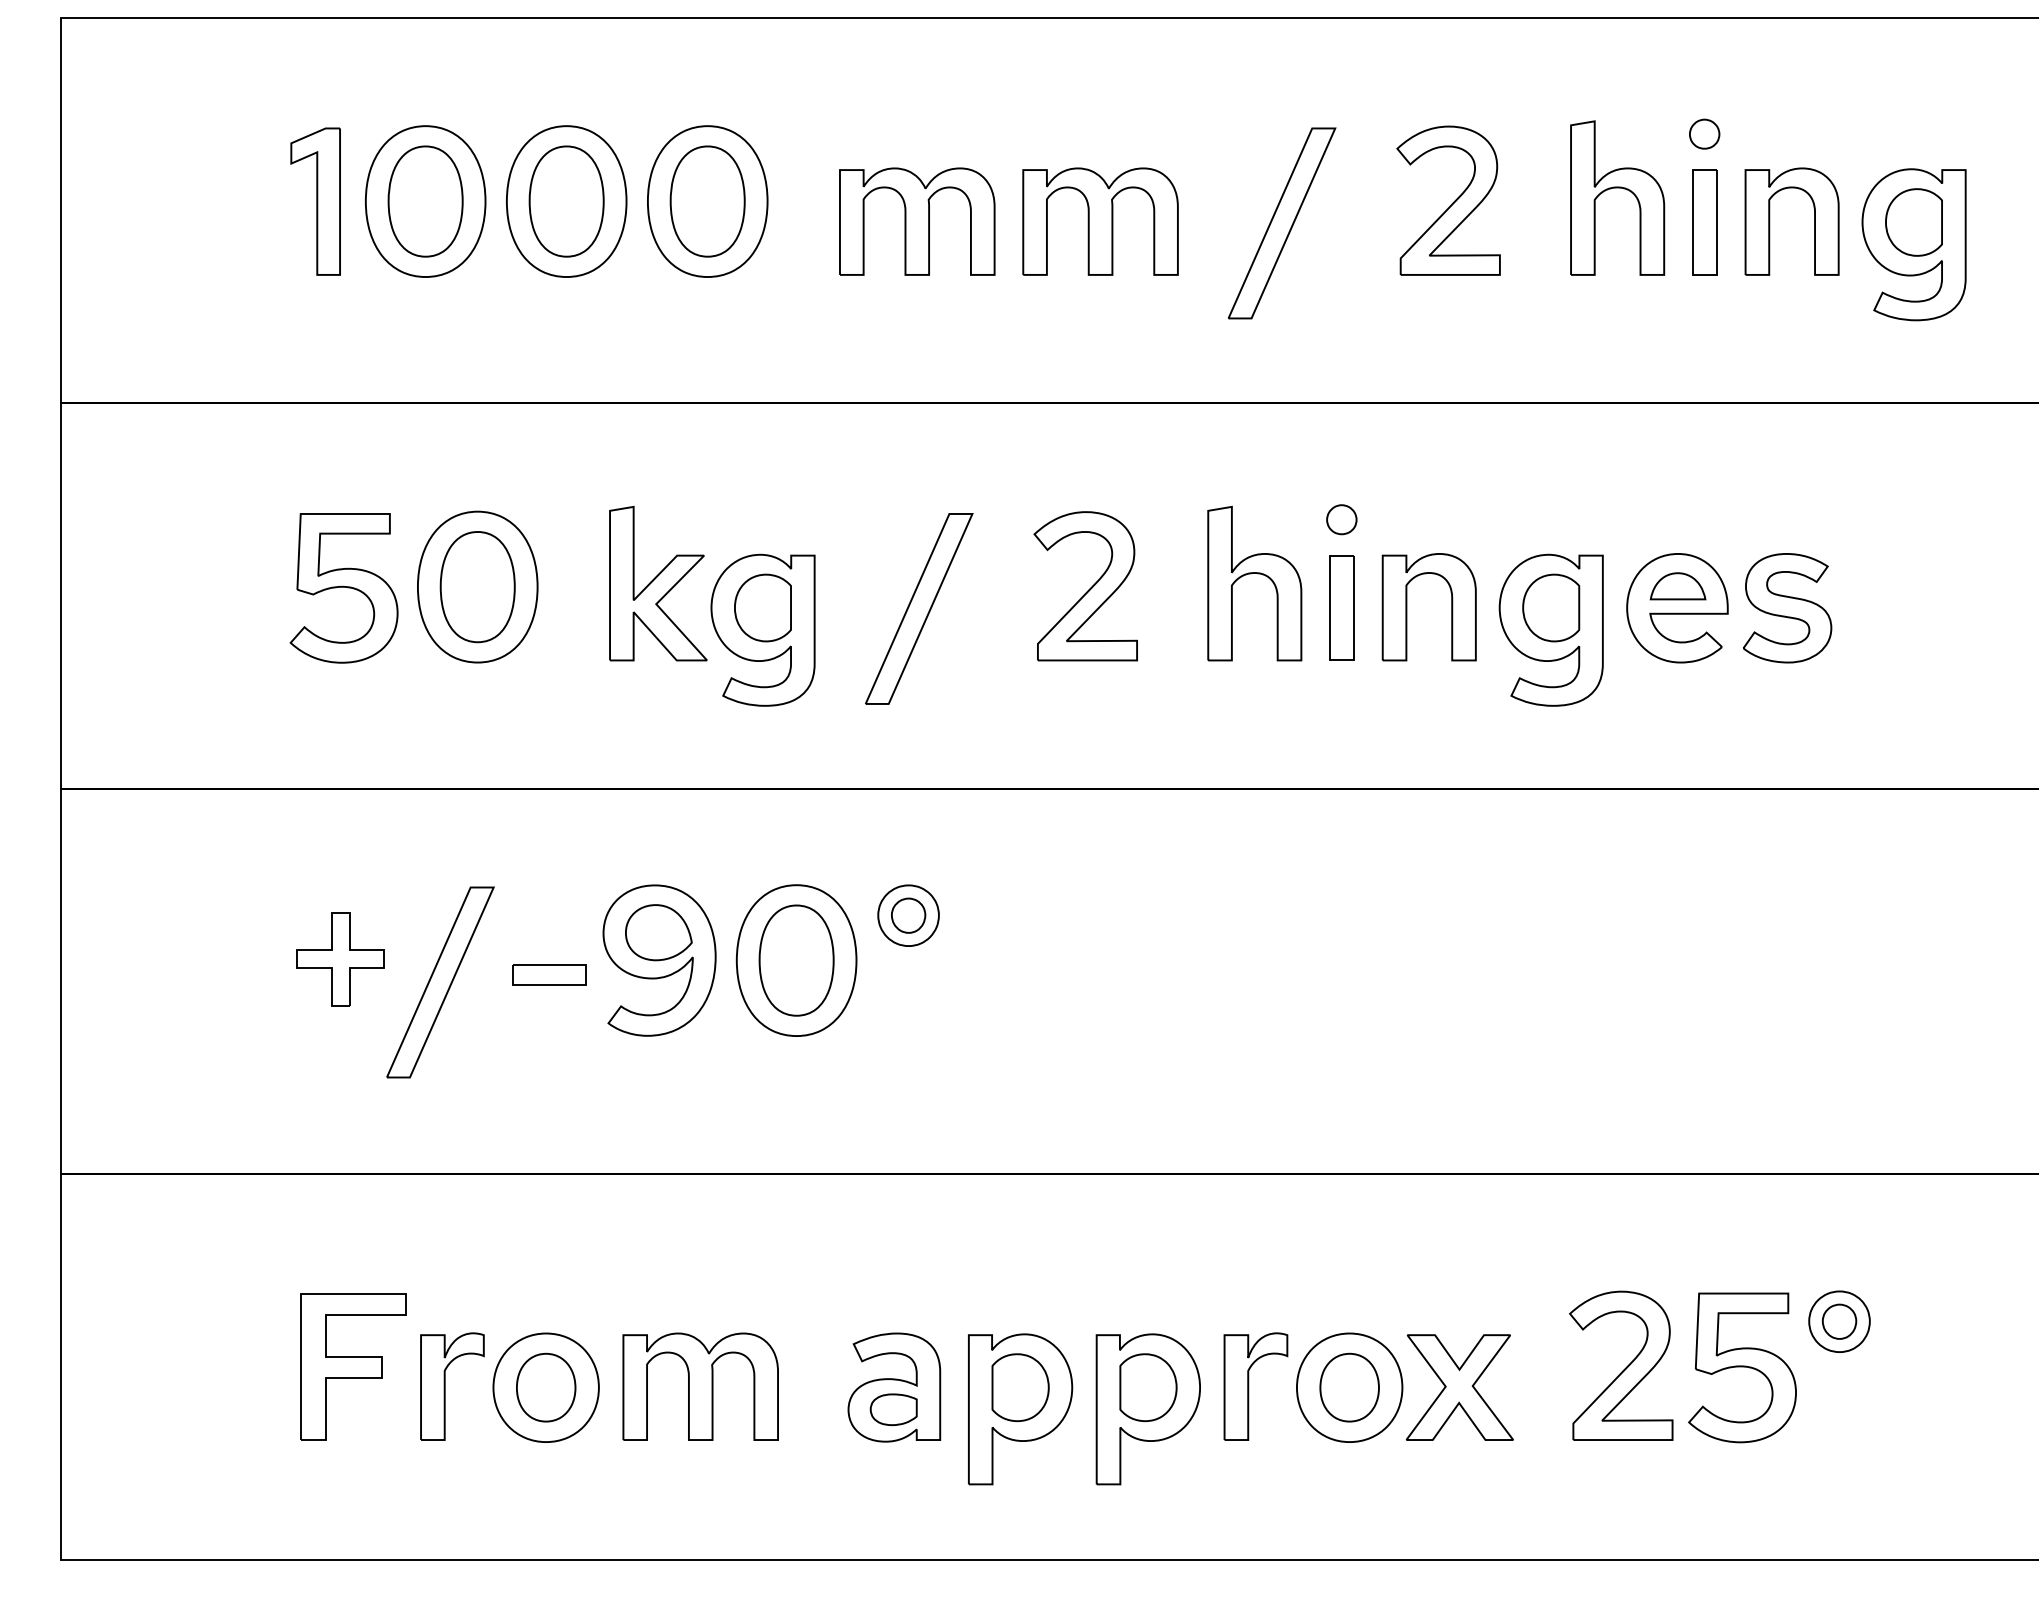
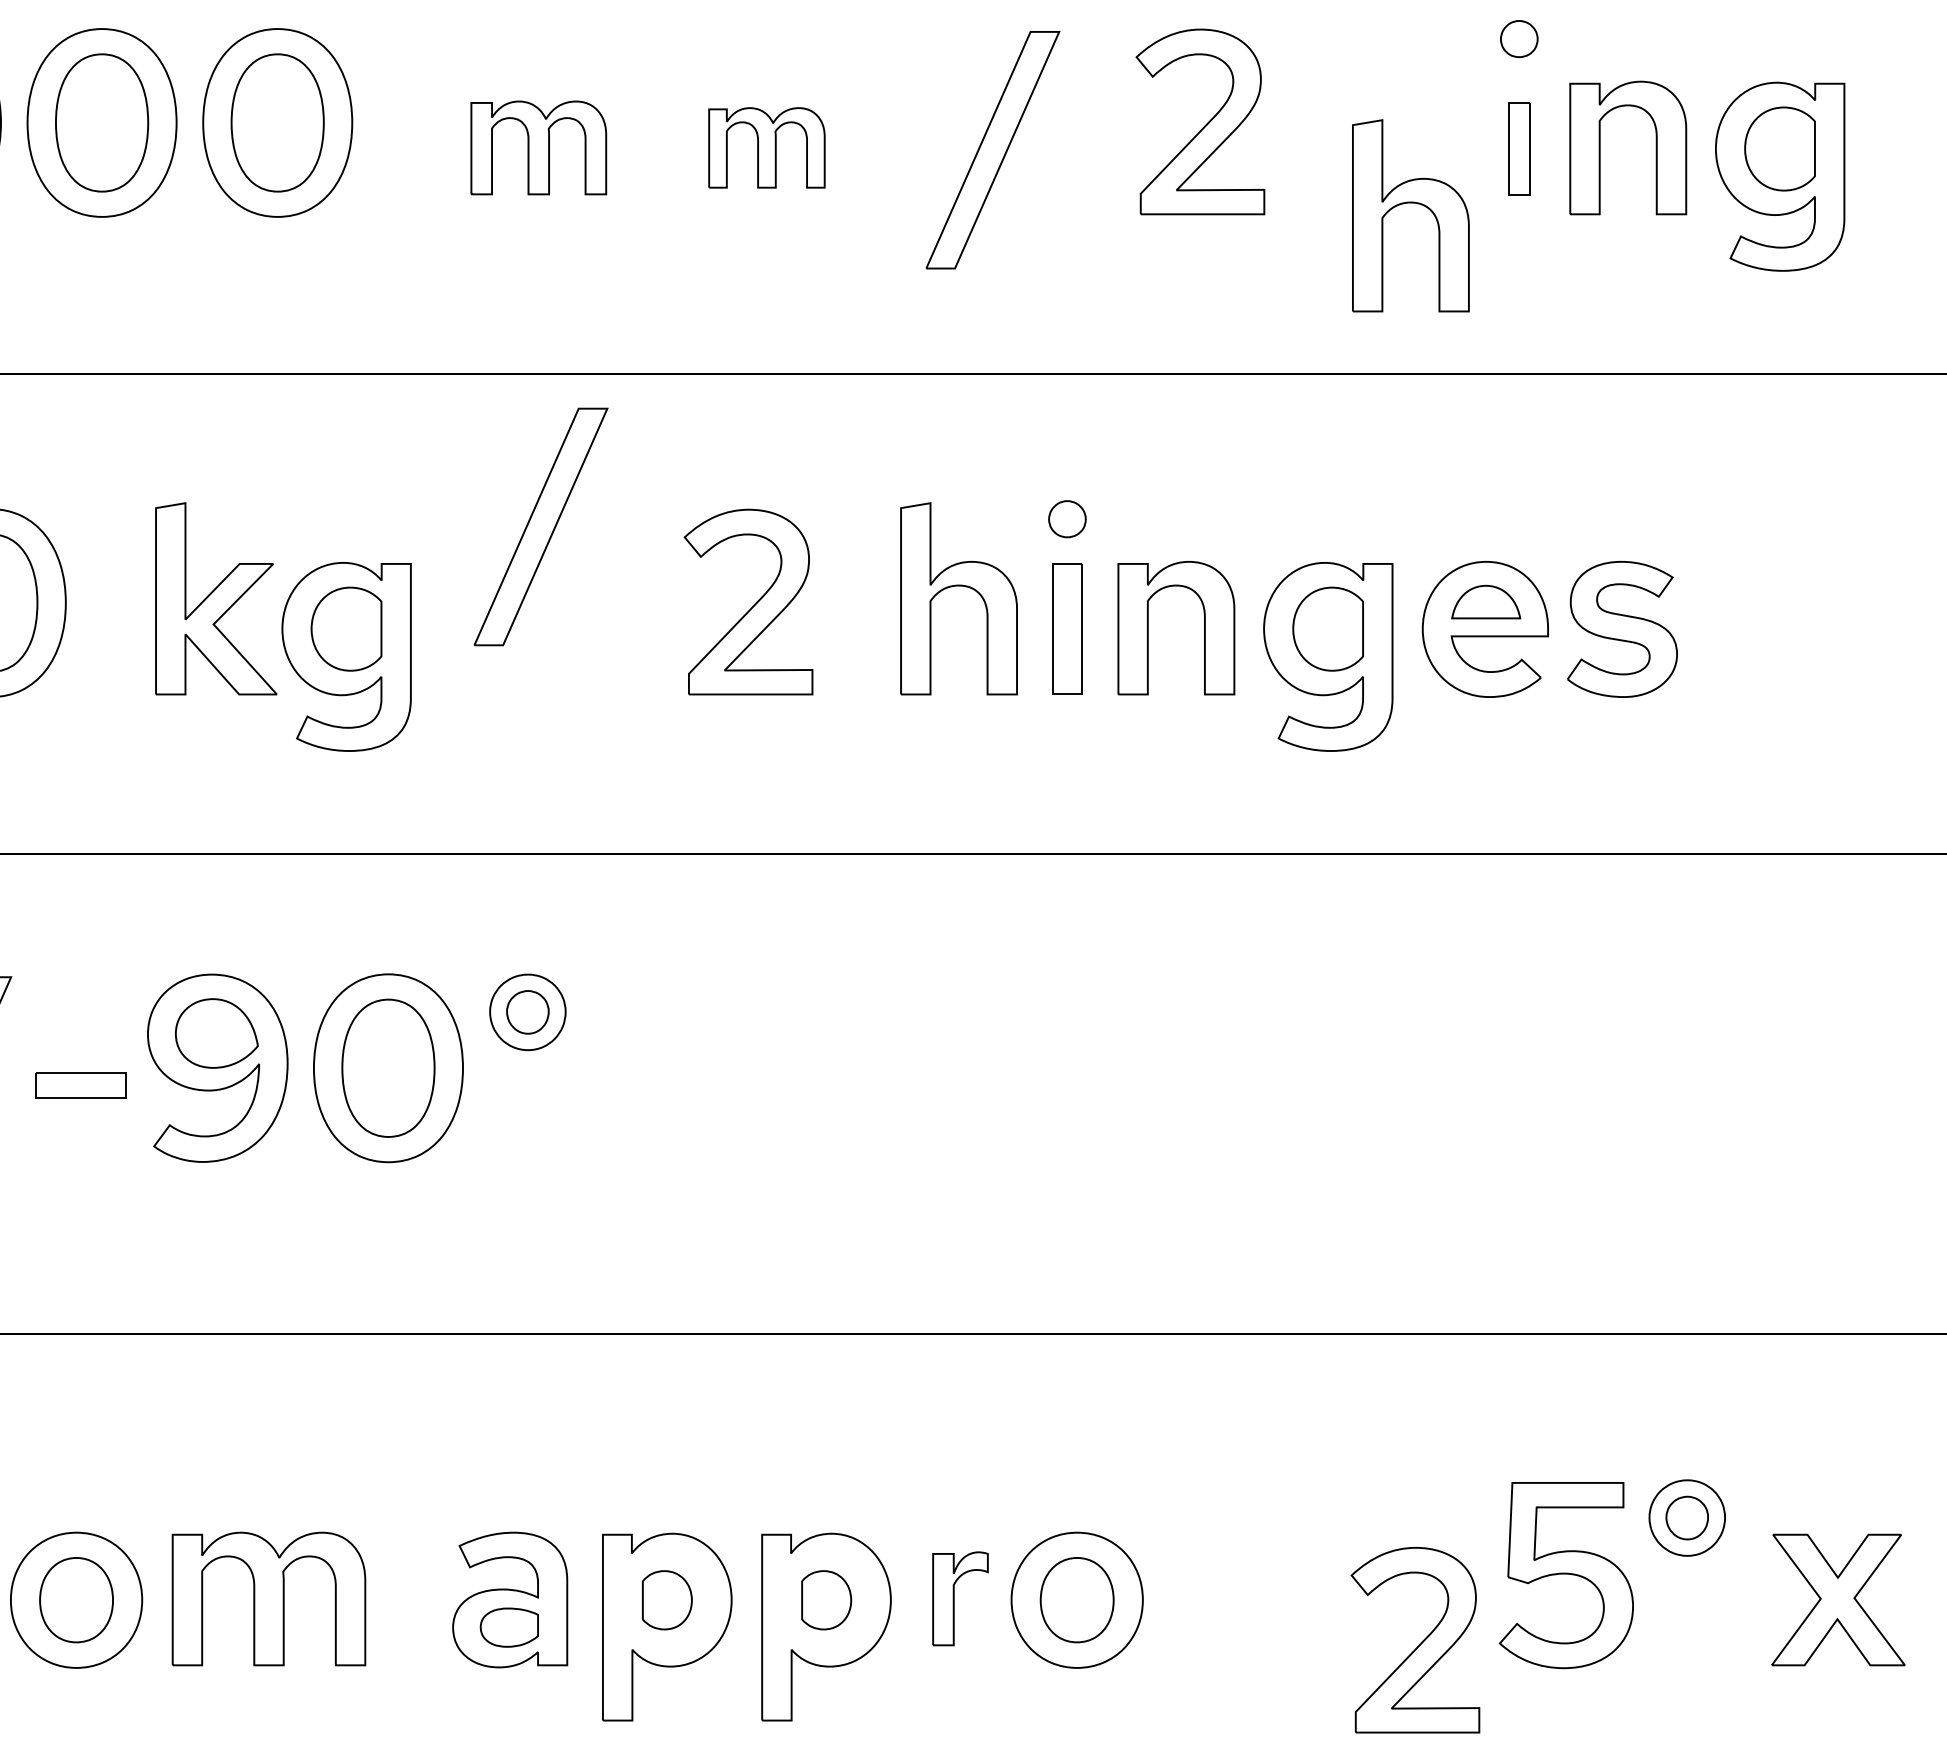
part: (1617, 188) -> (1410, 203), moved
part: (917, 221) -> (538, 147), size x0.7
part: (1100, 221) -> (766, 147), size x0.6
part: (1704, 222) -> (1519, 149), size x0.7
part: (919, 608) -> (541, 526), moved
part: (1621, 1365) -> (1415, 1639), moved
part: (1255, 1386) -> (959, 1598), size x0.7
part: (1020, 1387) -> (667, 1599), size x0.7
part: (1148, 1387) -> (826, 1599), size x0.7
part: (1459, 1387) -> (1837, 1599), moved

